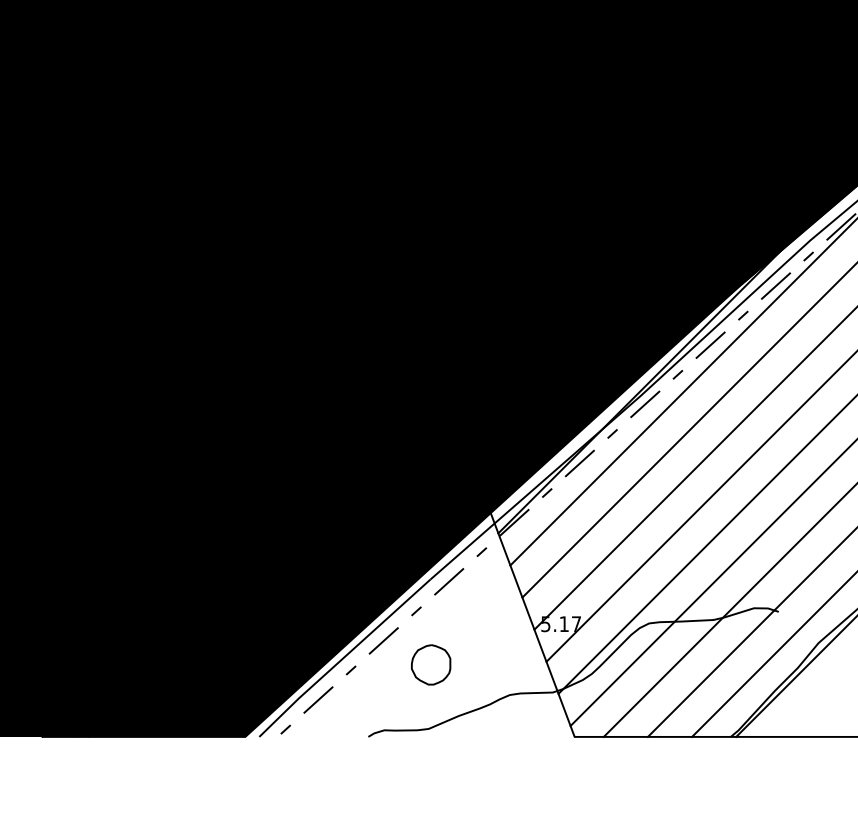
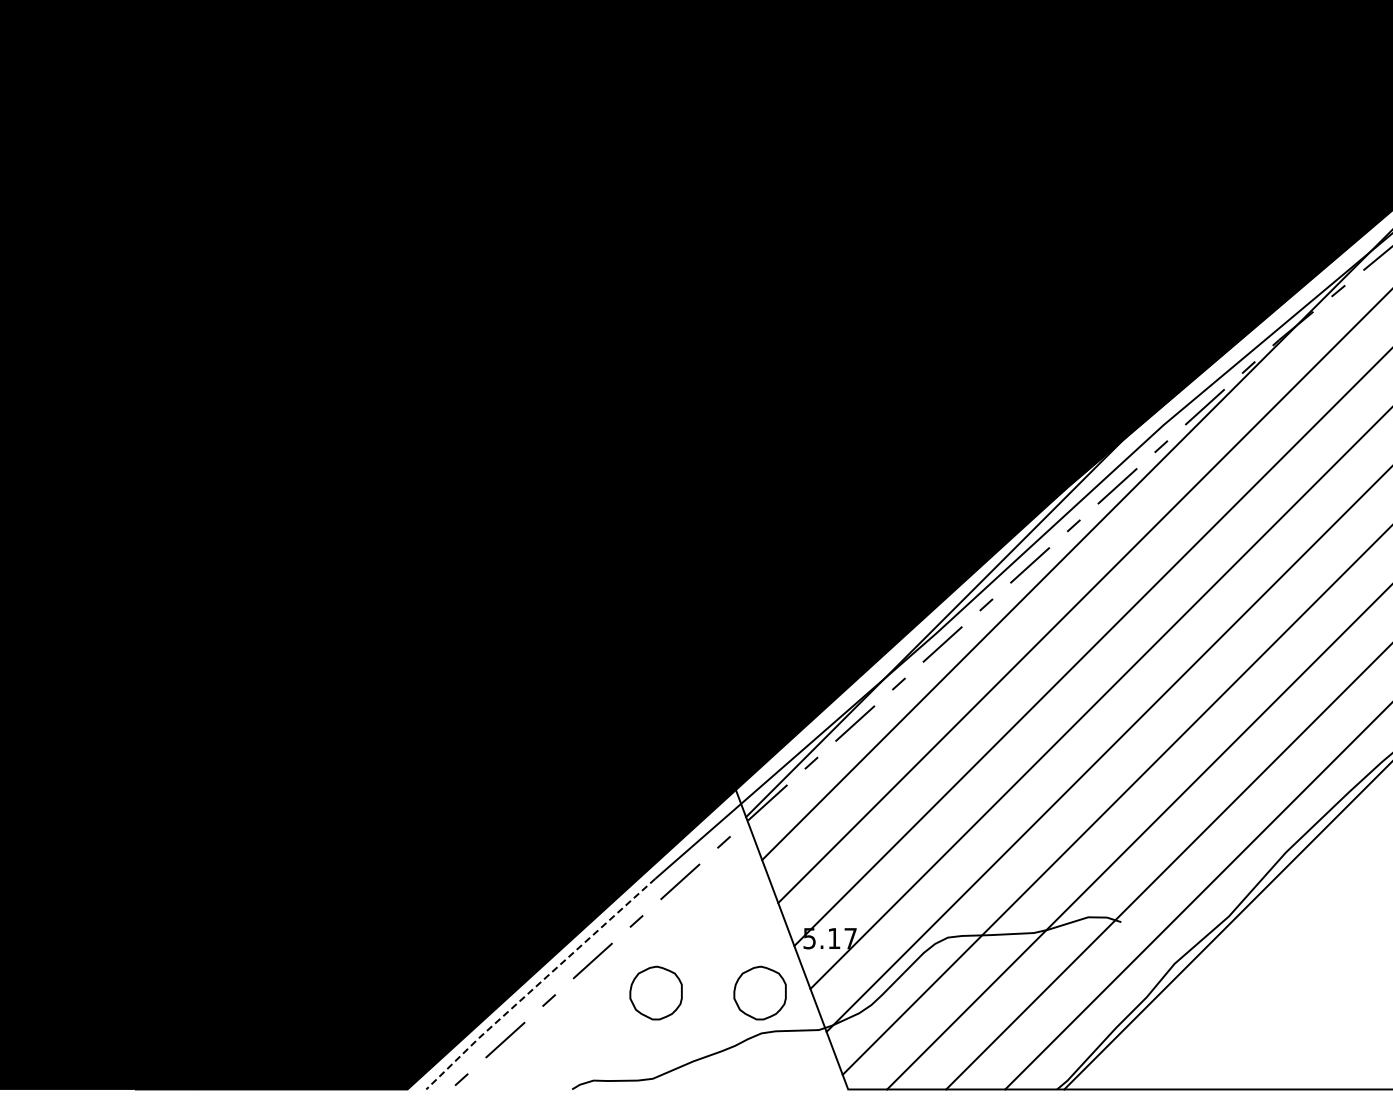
line: (343, 657) -> (539, 983), solid -> dashed
part: (508, 664) -> (759, 992), added

